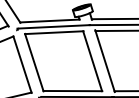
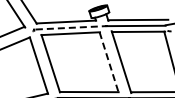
line: (54, 26) -> (70, 27), solid -> dashed
line: (93, 61) -> (109, 62), solid -> dashed

